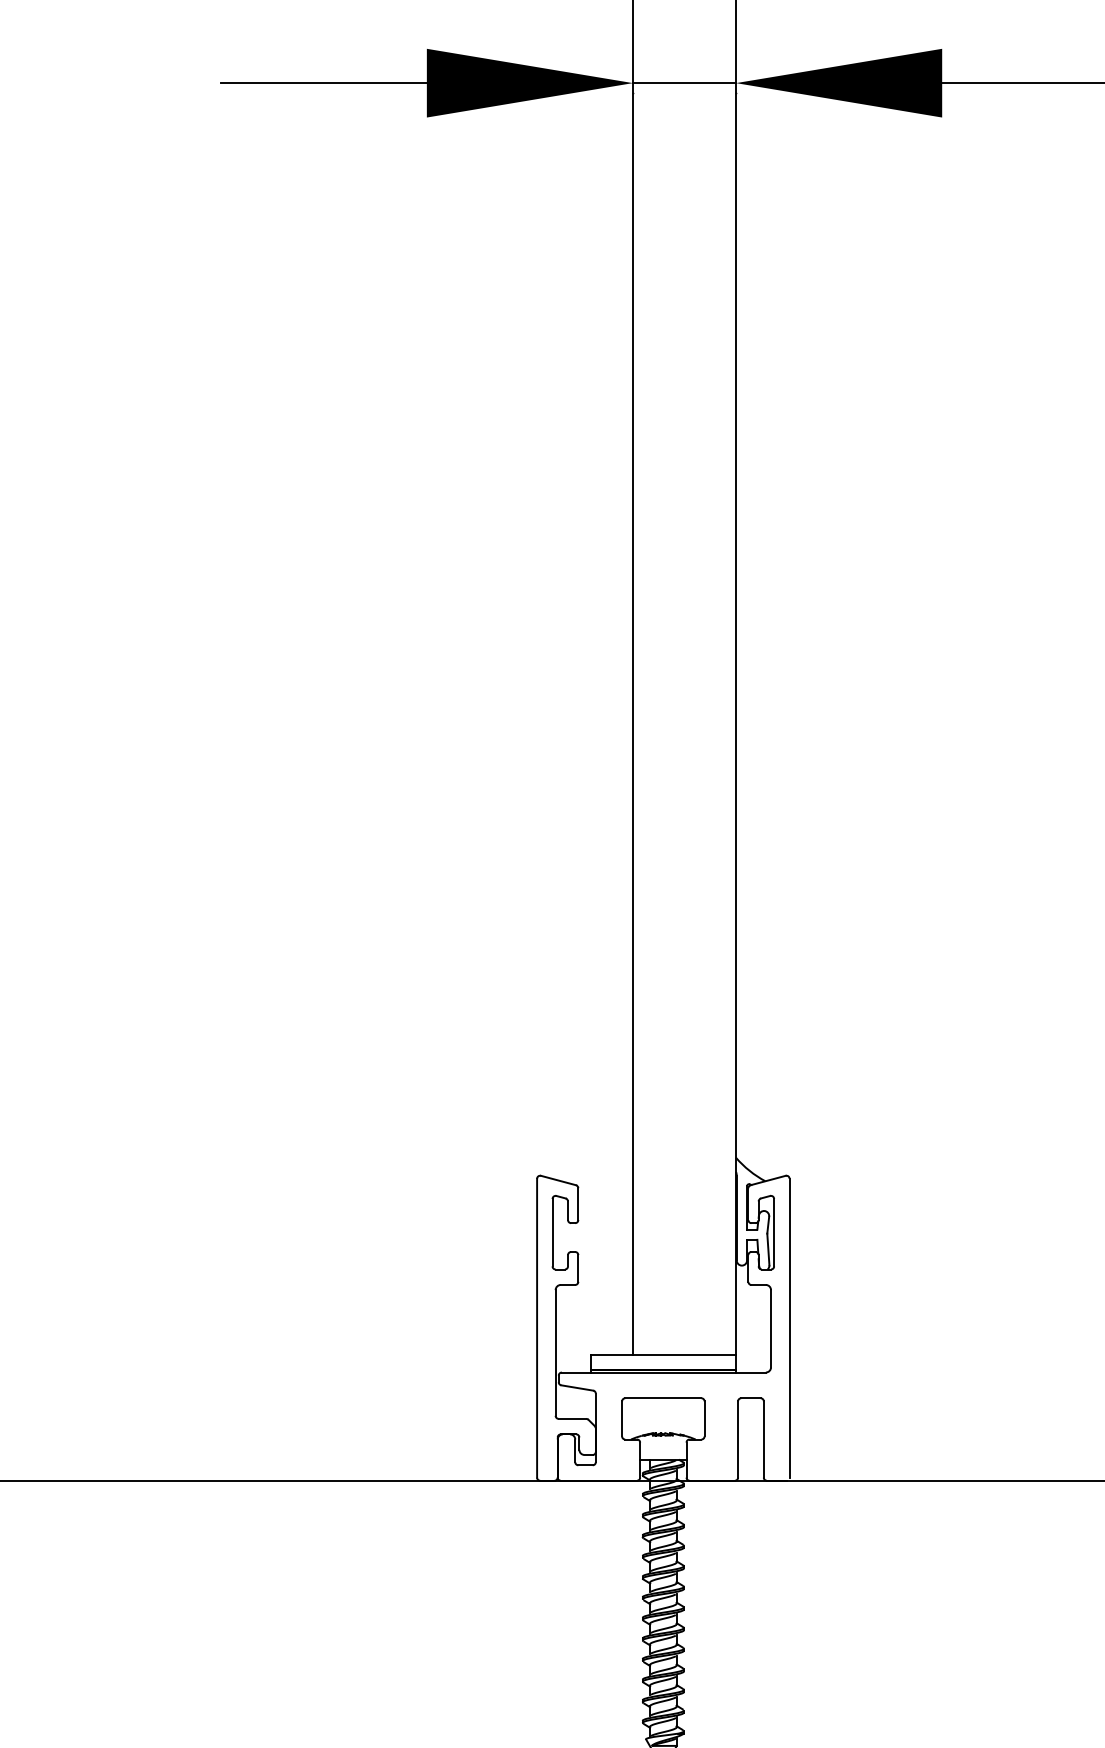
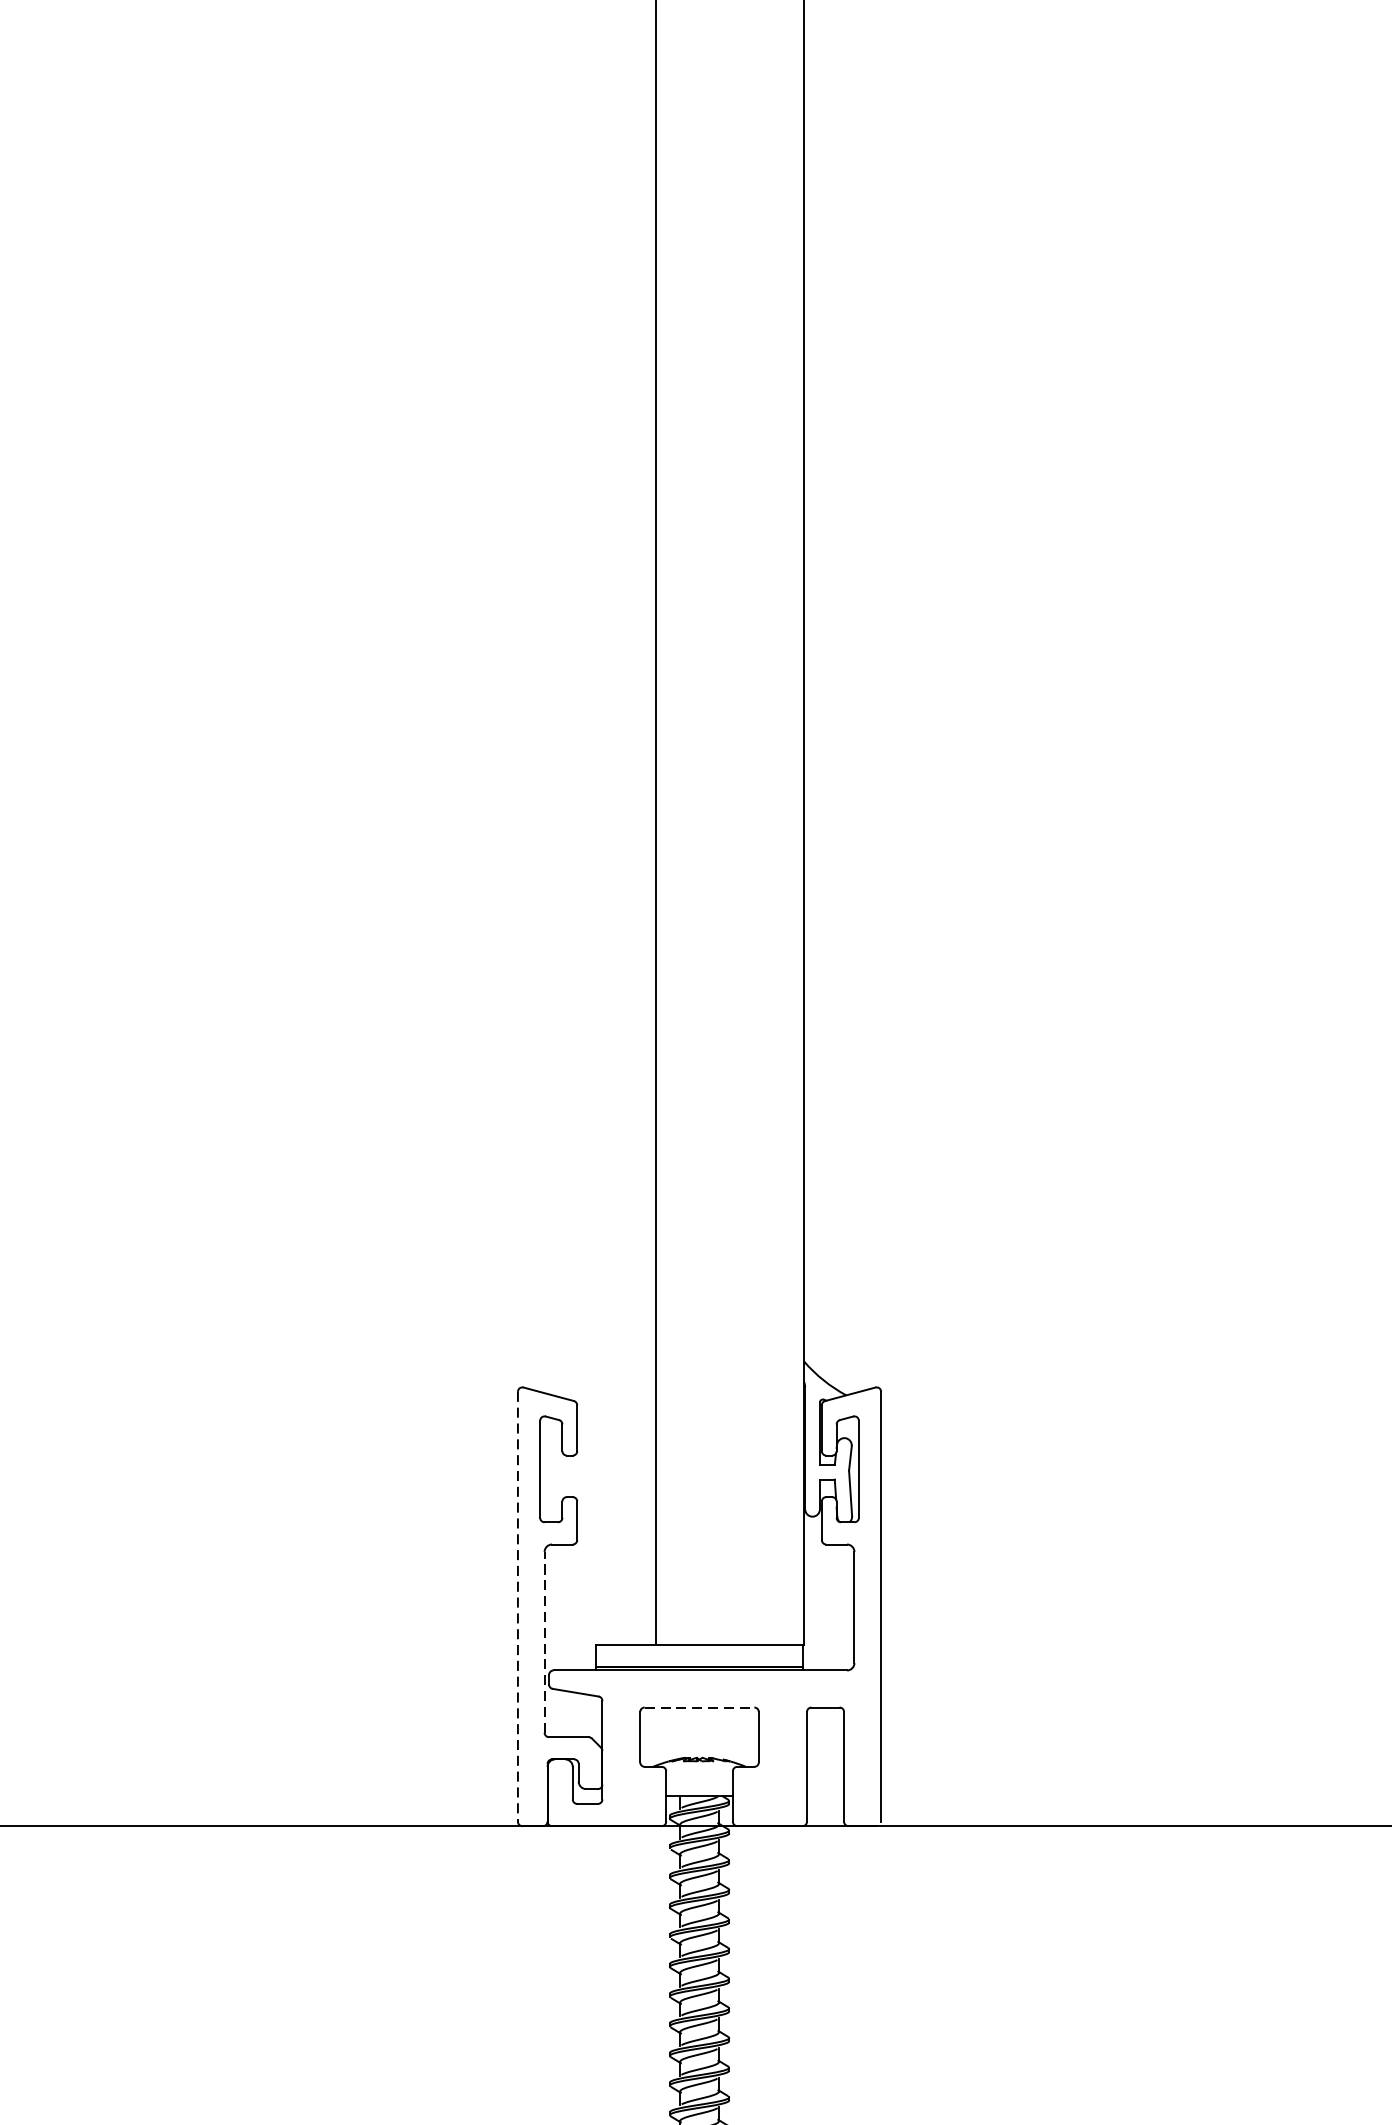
line: (537, 1328) -> (518, 1607), solid -> dashed
line: (555, 1352) -> (544, 1641), solid -> dashed
line: (663, 1398) -> (699, 1707), solid -> dashed

